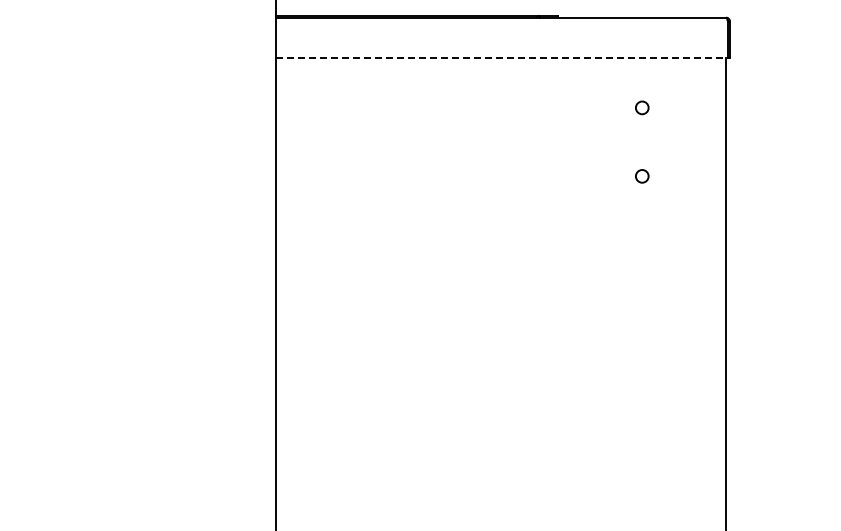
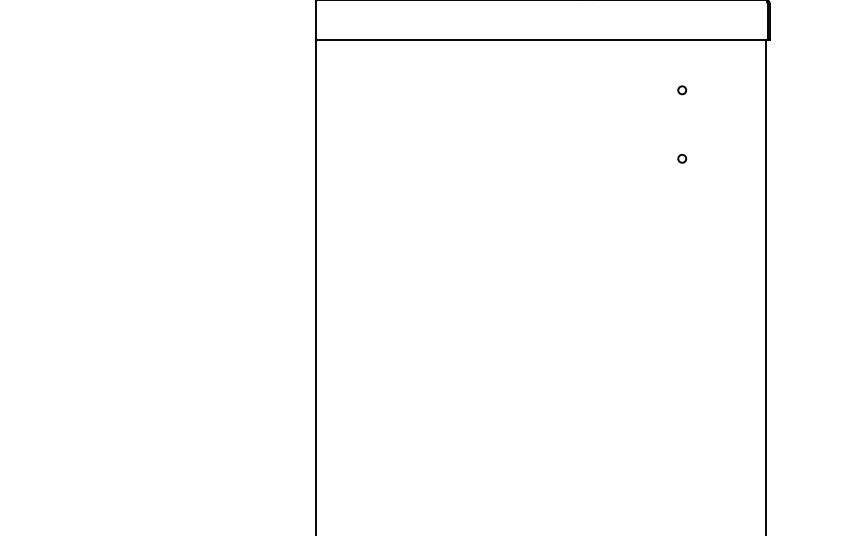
line: (502, 57) -> (542, 39), dashed -> solid
circle: (642, 108) -> (682, 90), size x0.62
circle: (642, 176) -> (682, 158), size x0.62

